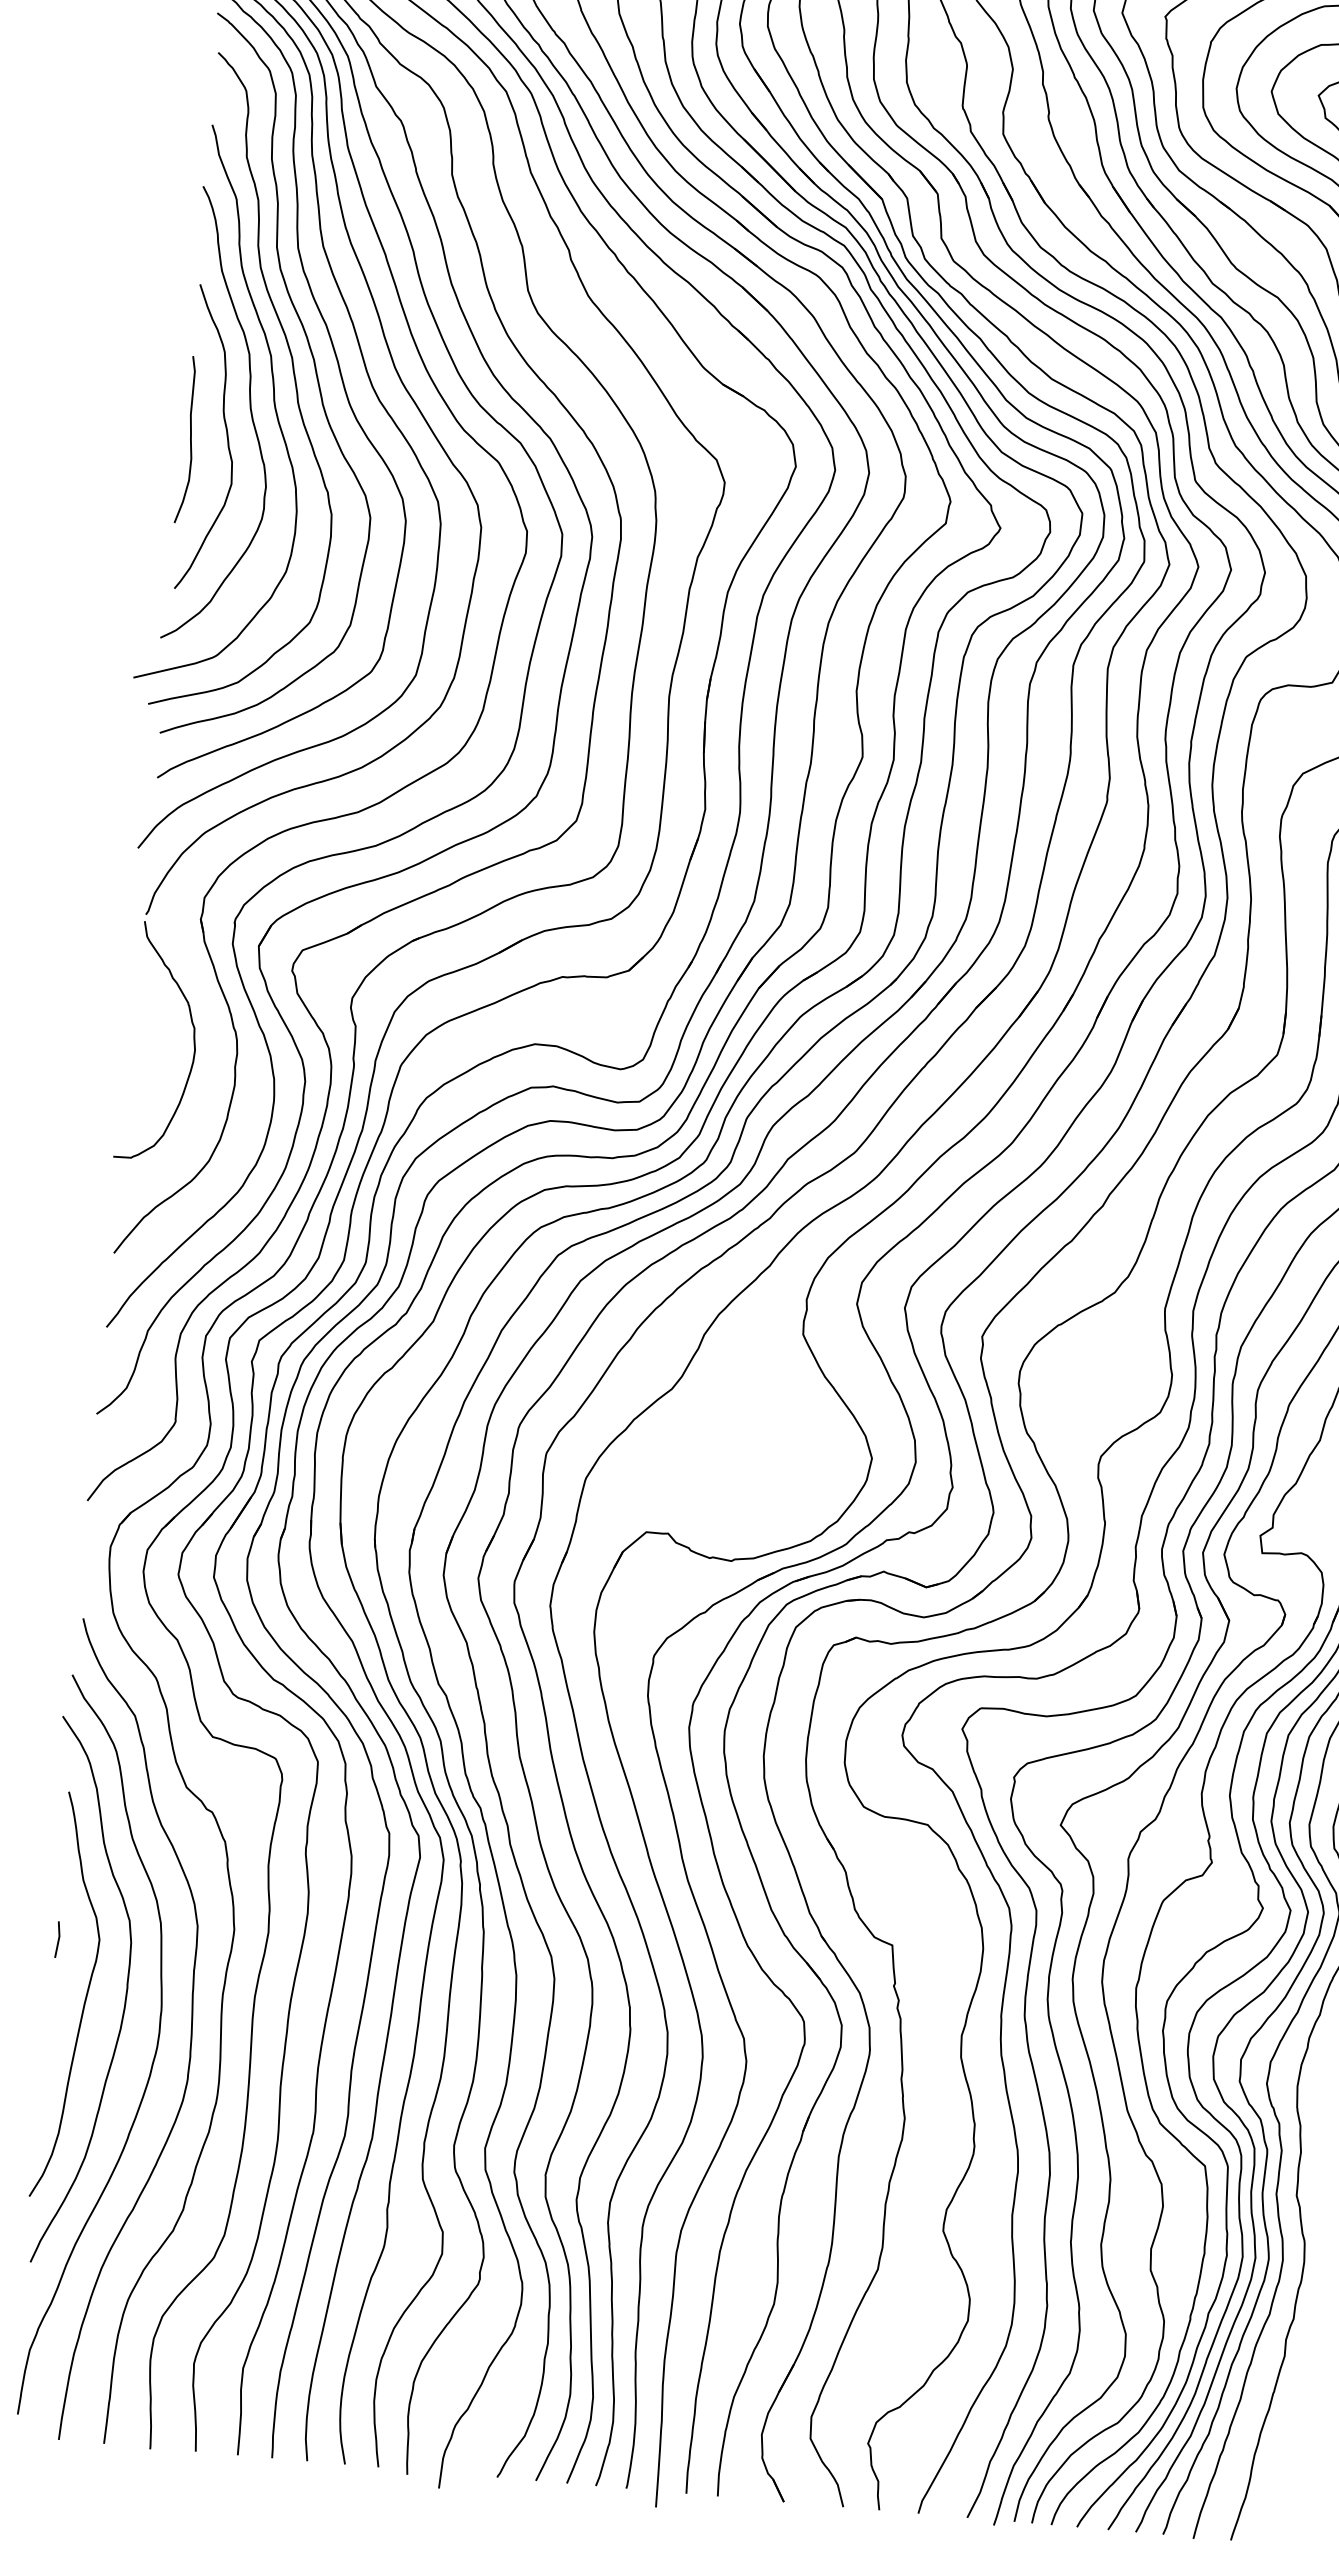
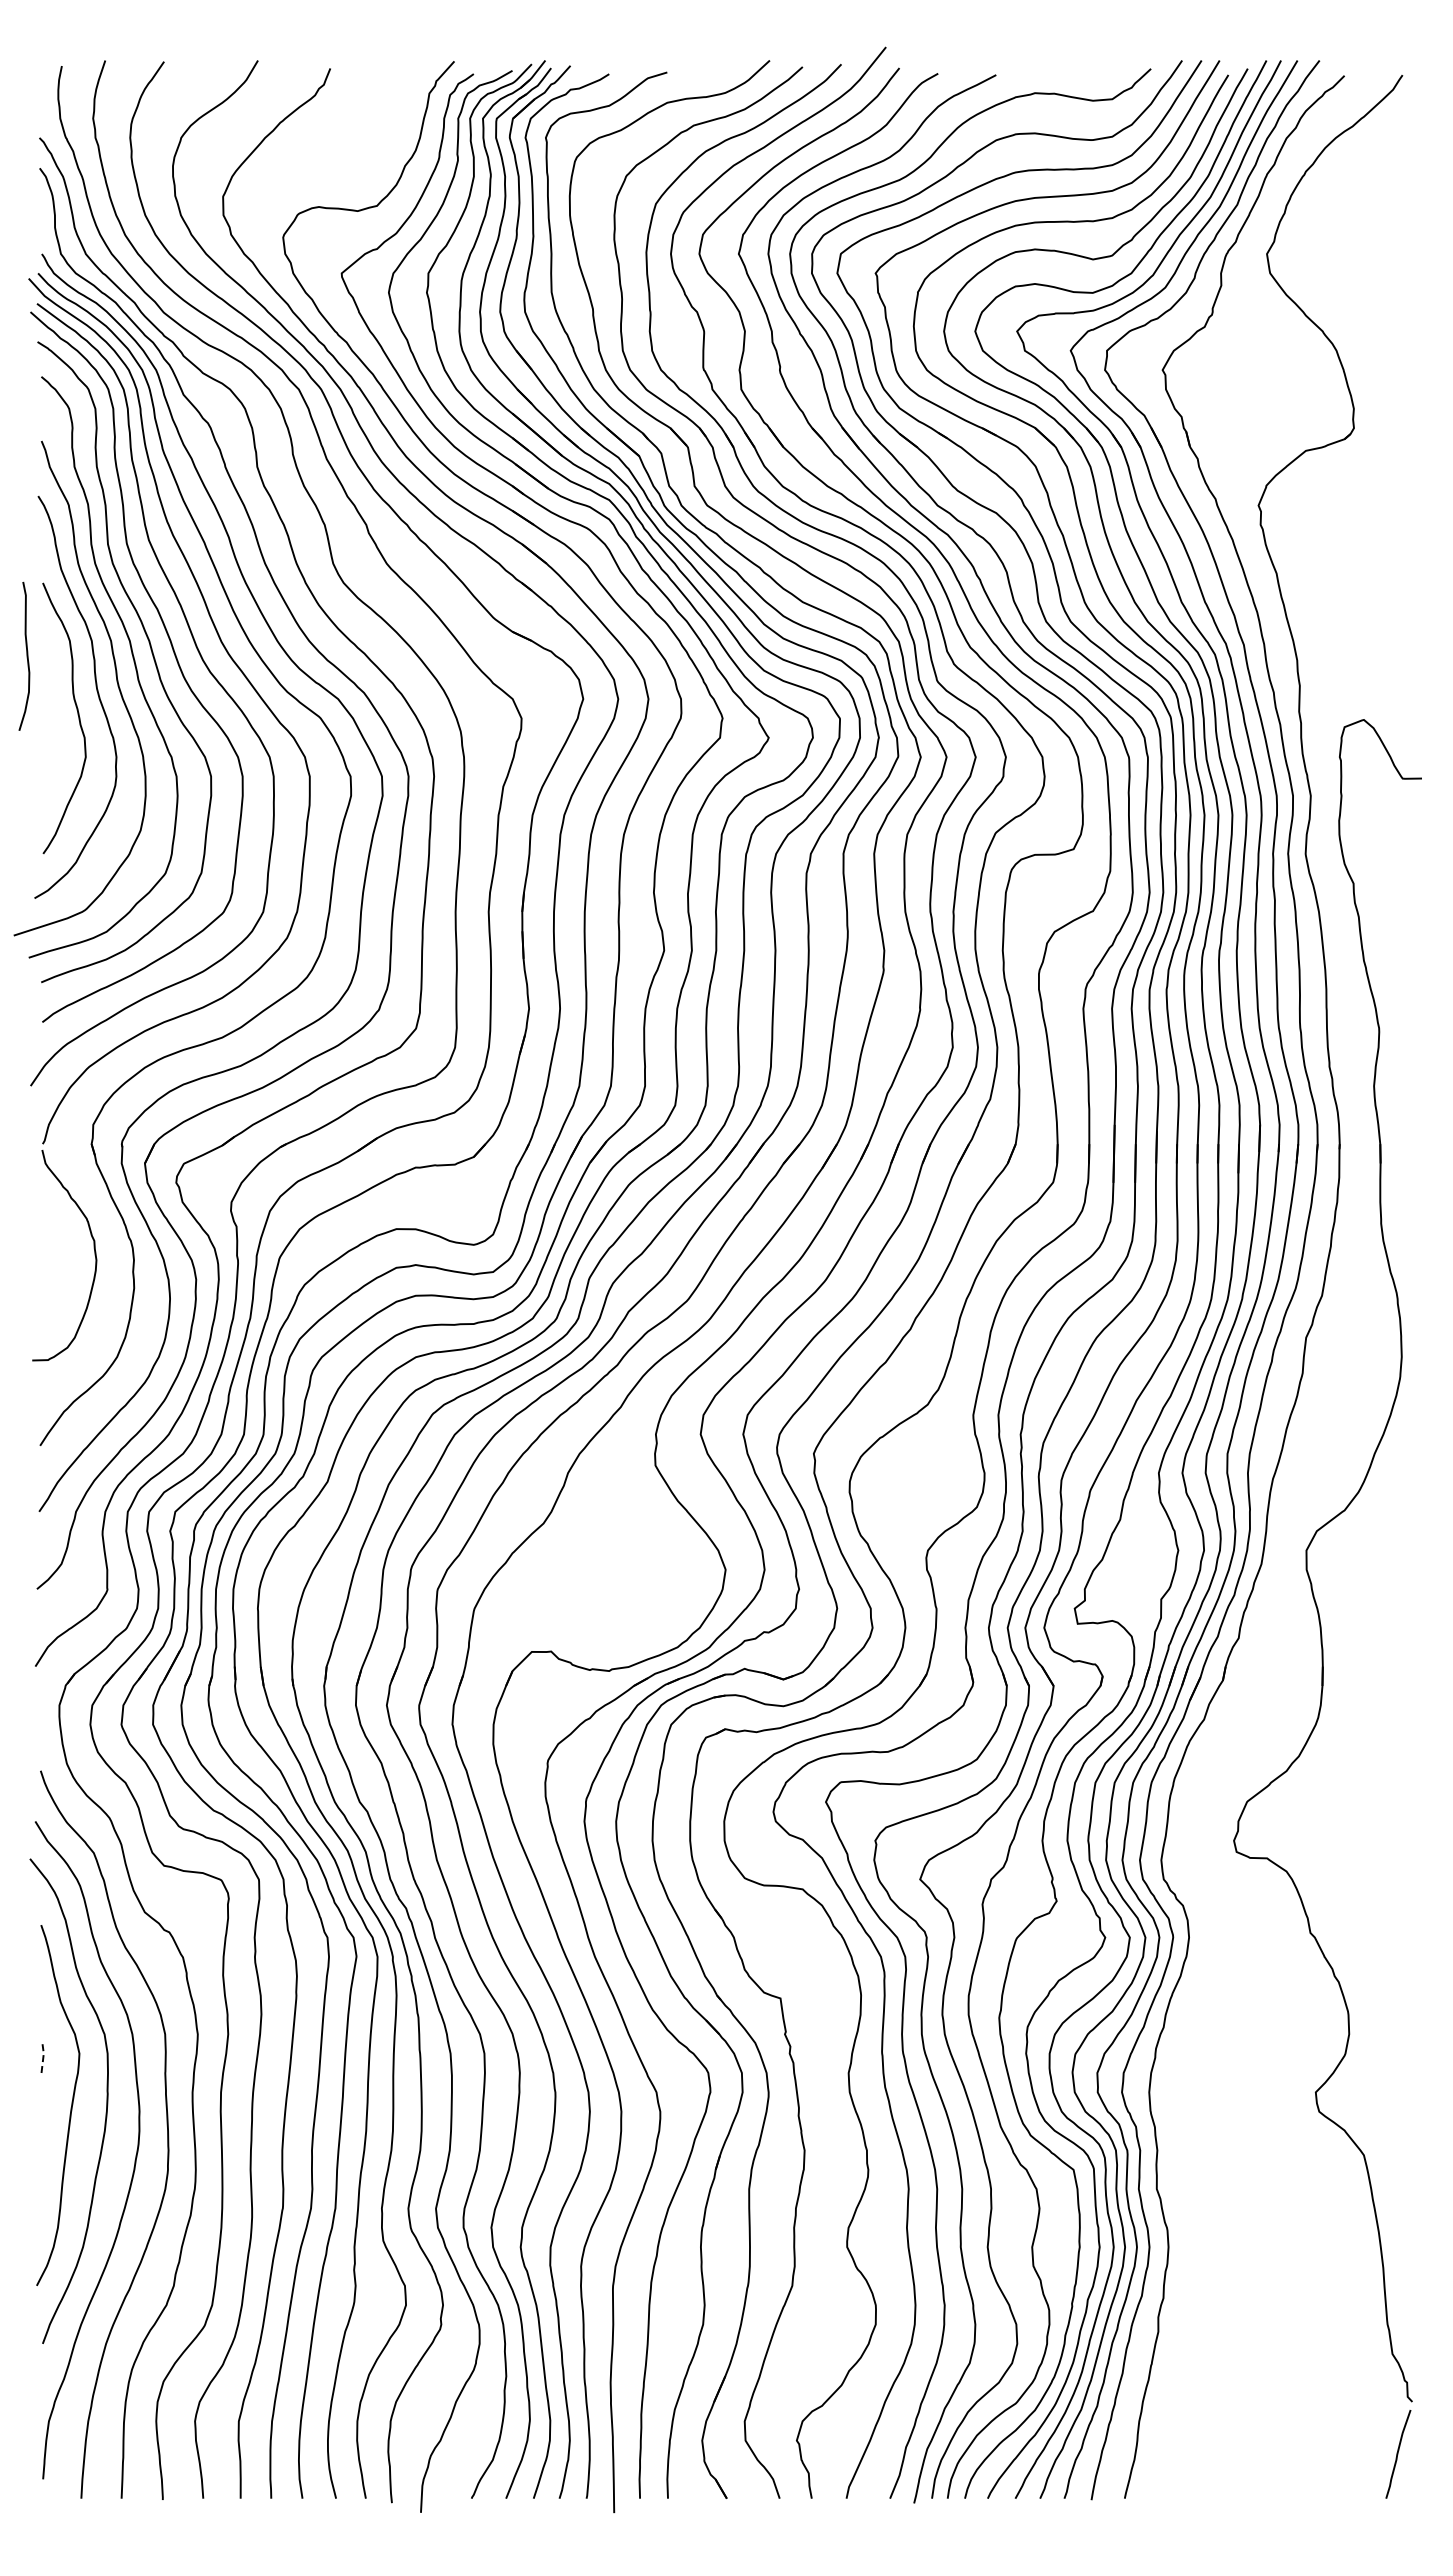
curve: (189, 439) -> (26, 655), moved
line: (58, 1938) -> (43, 2055), solid -> dashed

